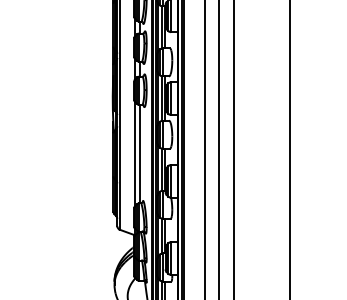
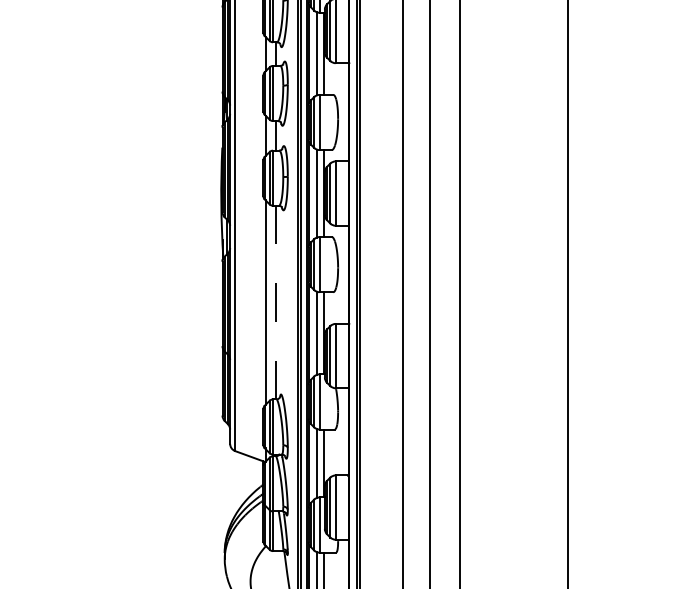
line: (140, 153) -> (275, 301), solid -> dashed

